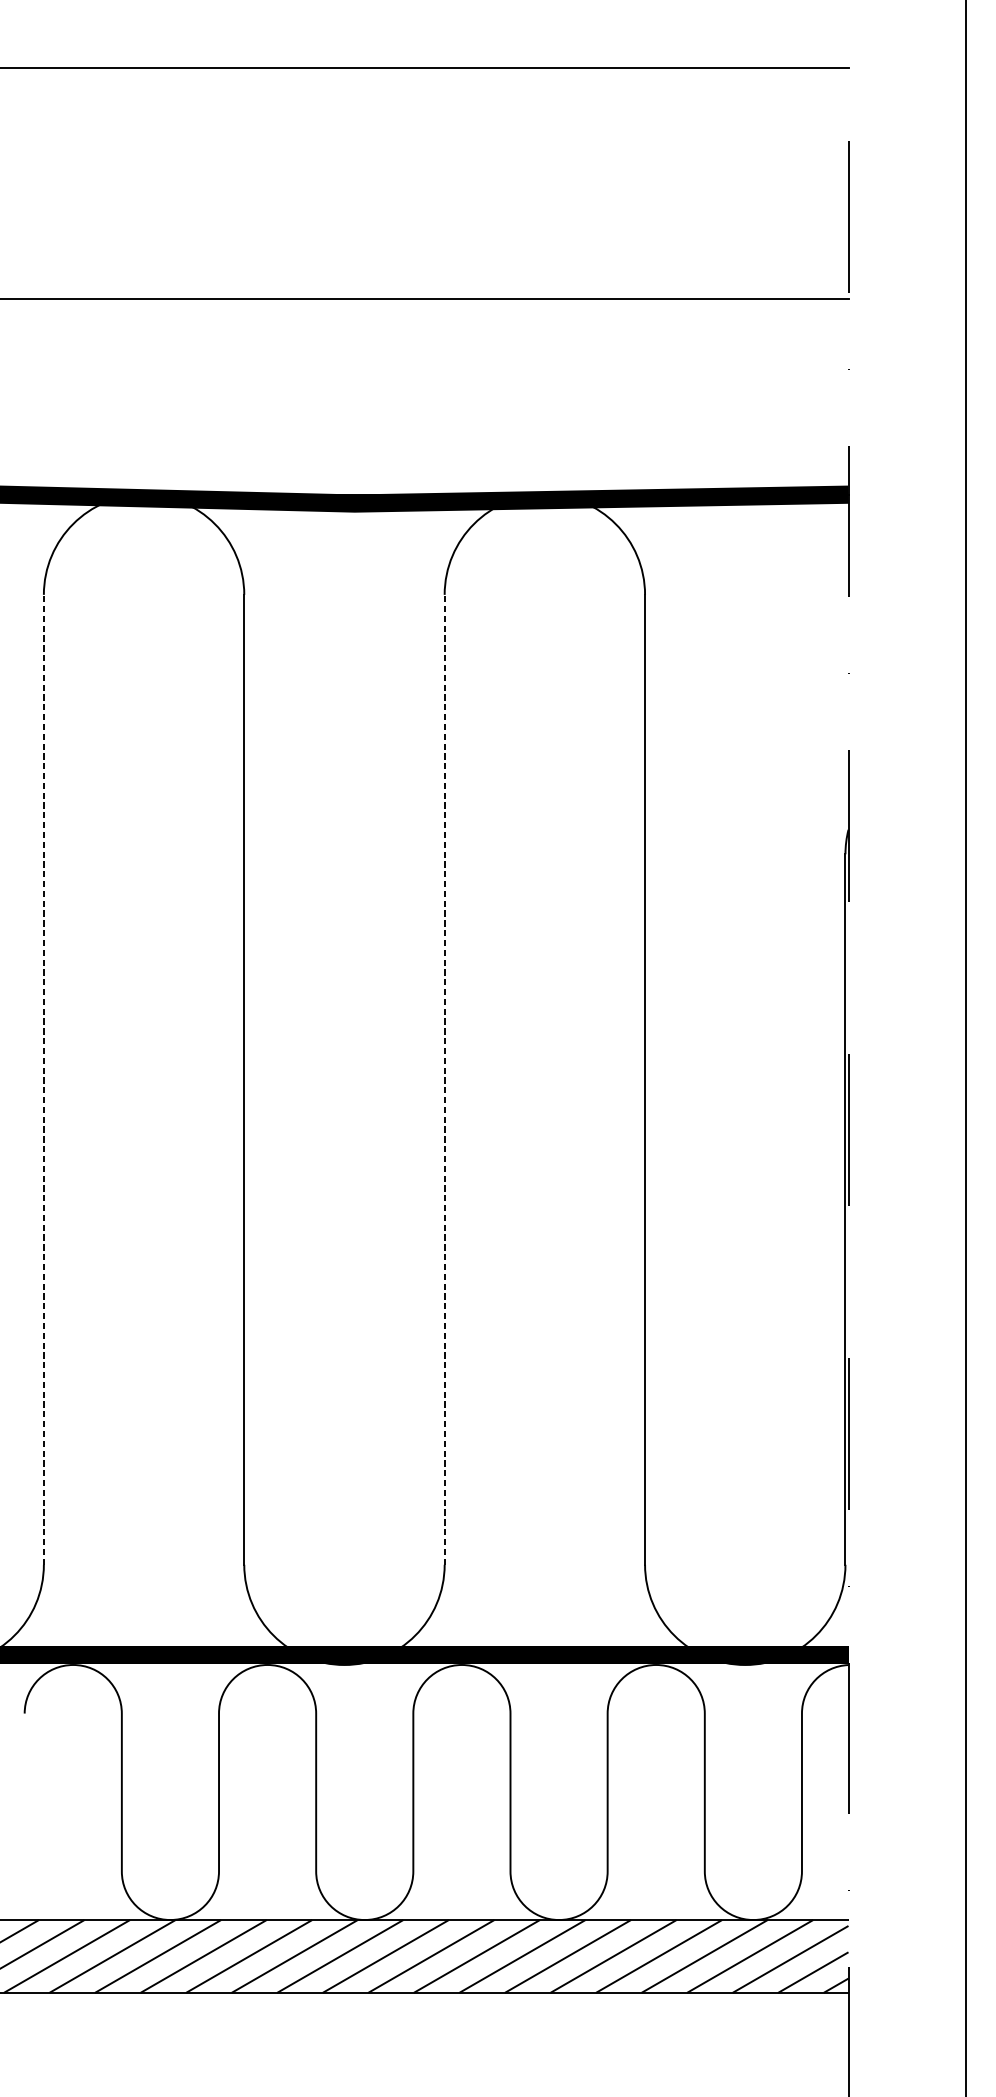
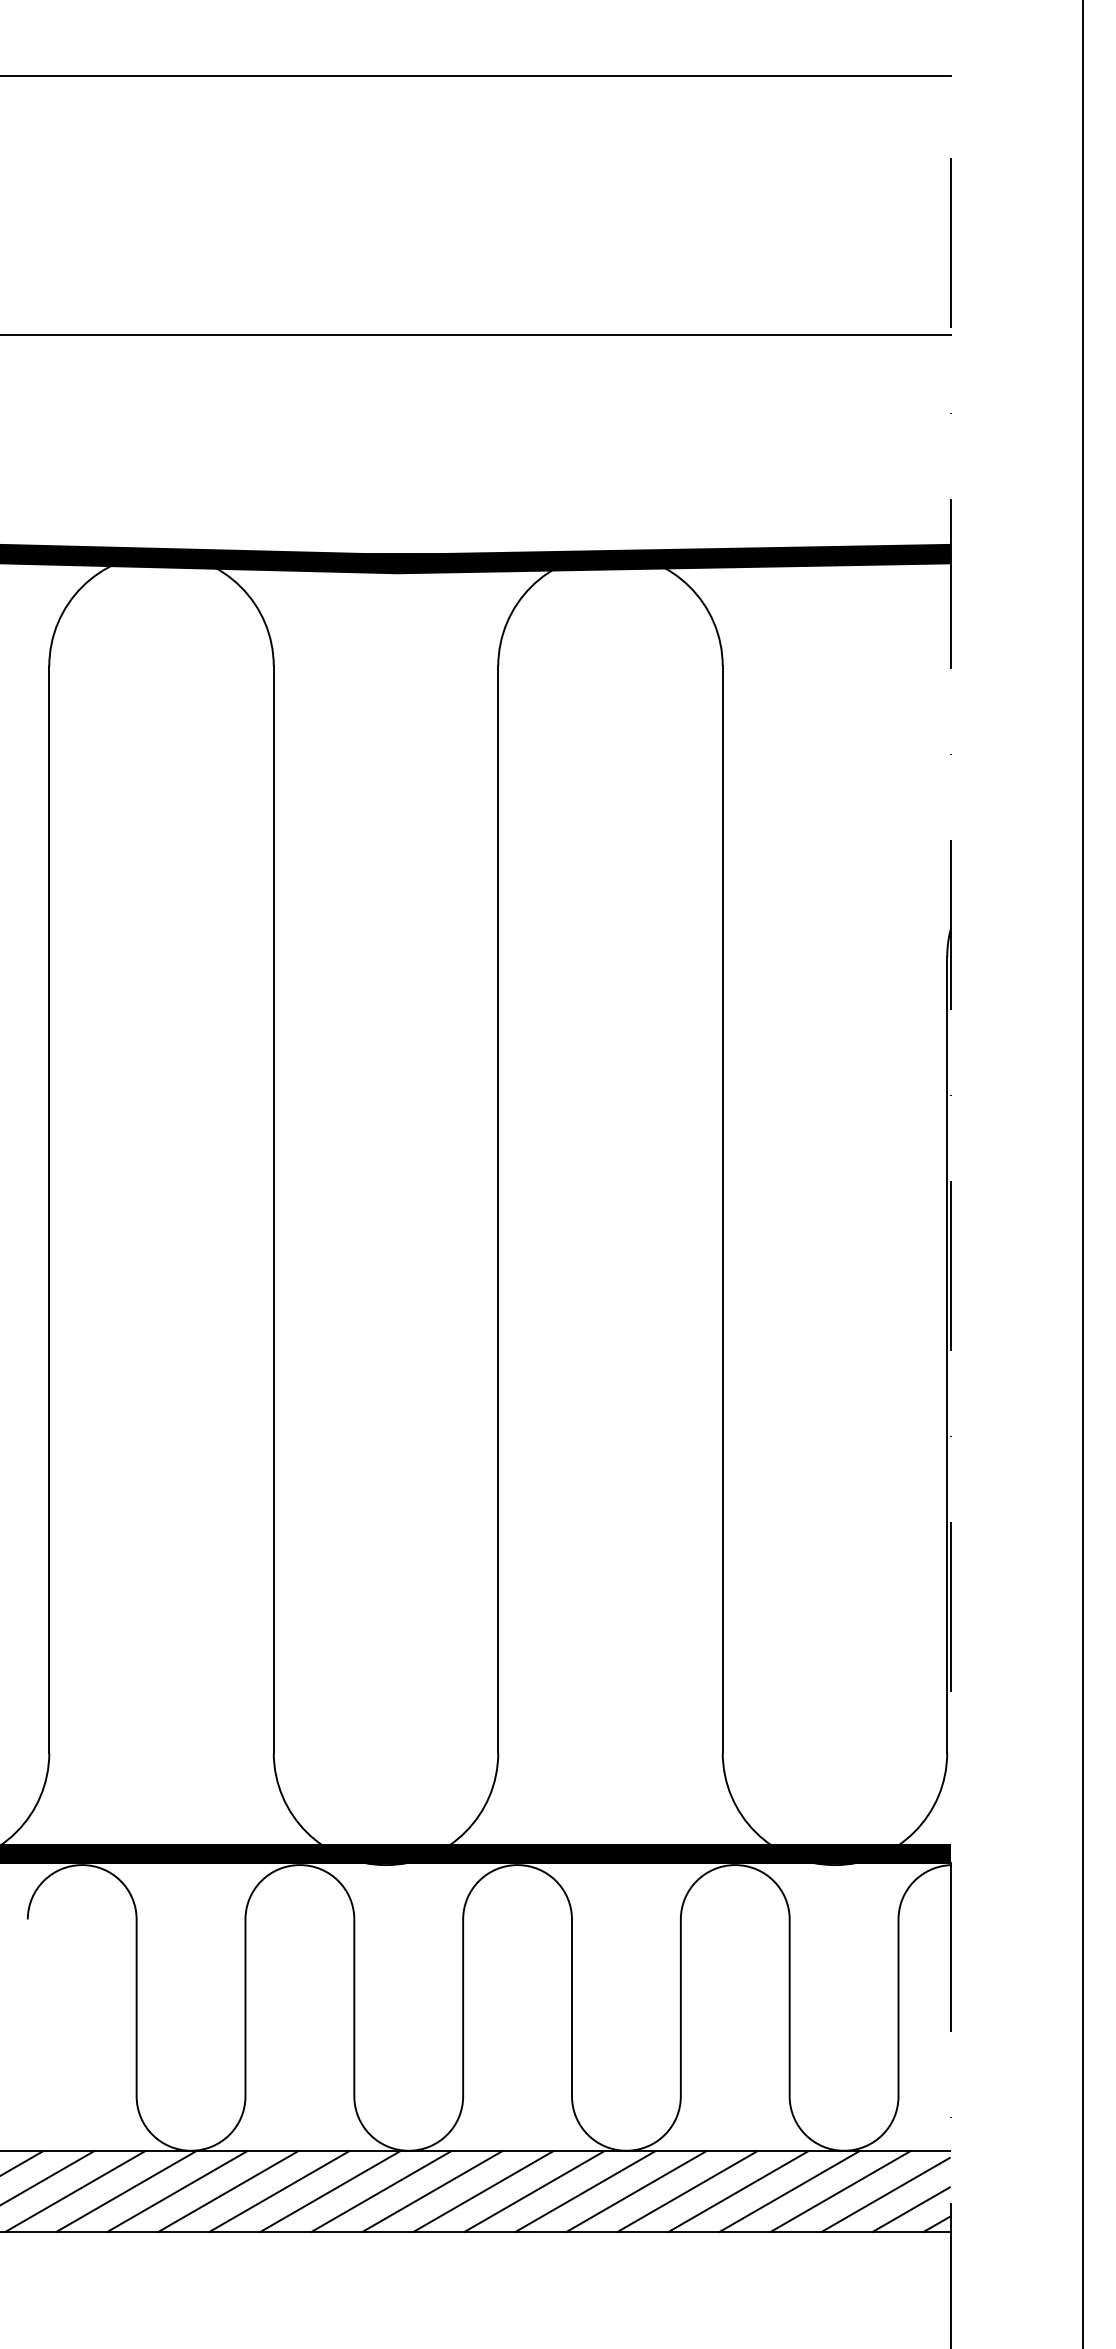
line: (44, 1079) -> (49, 1209), dashed -> solid
line: (444, 1079) -> (498, 1209), dashed -> solid

